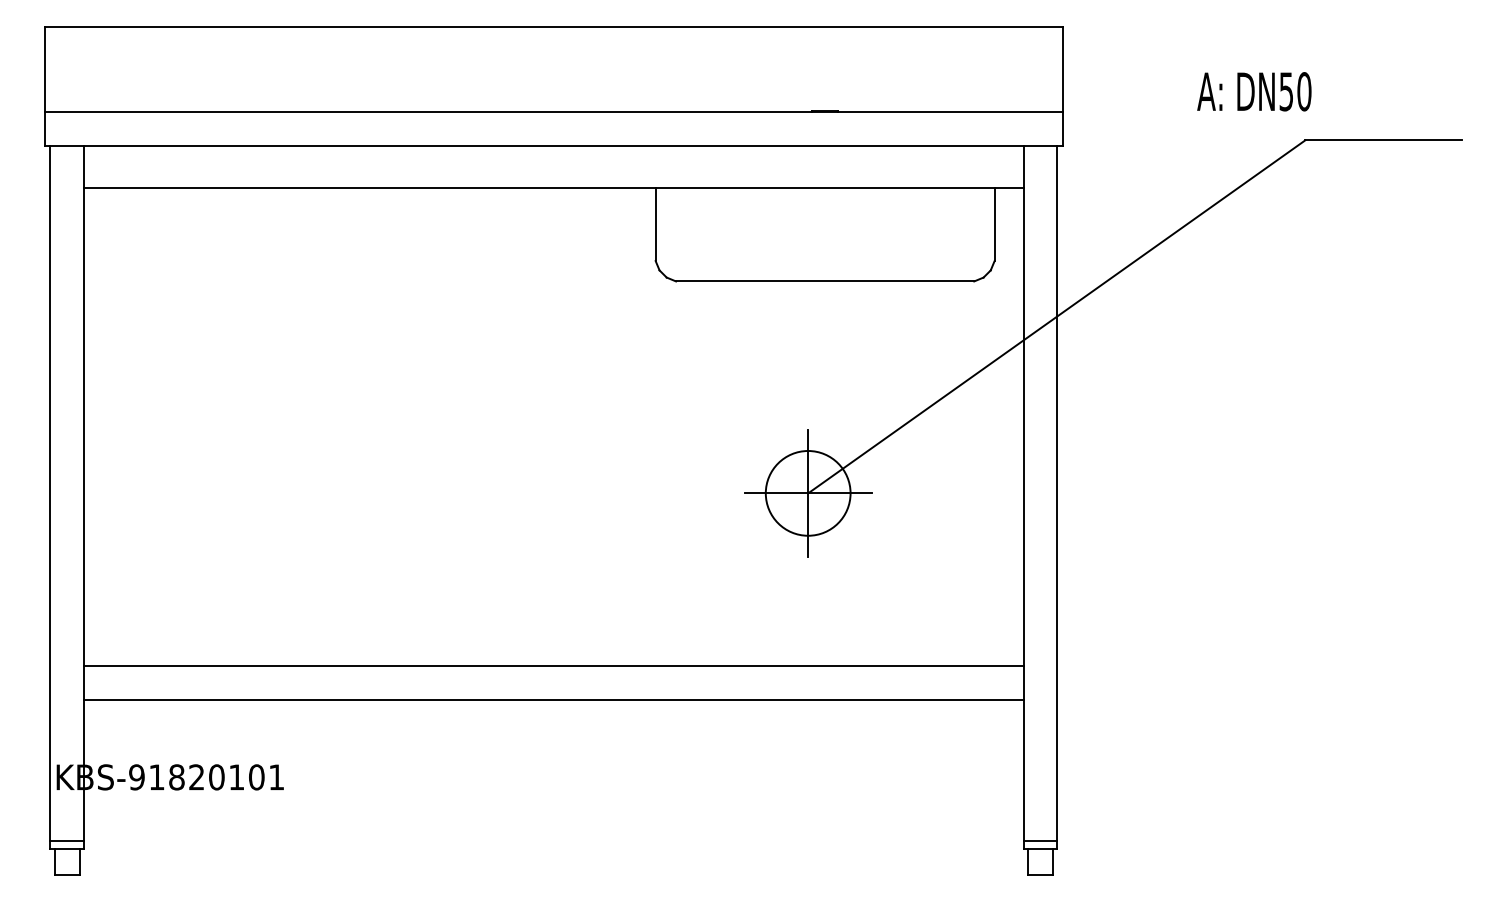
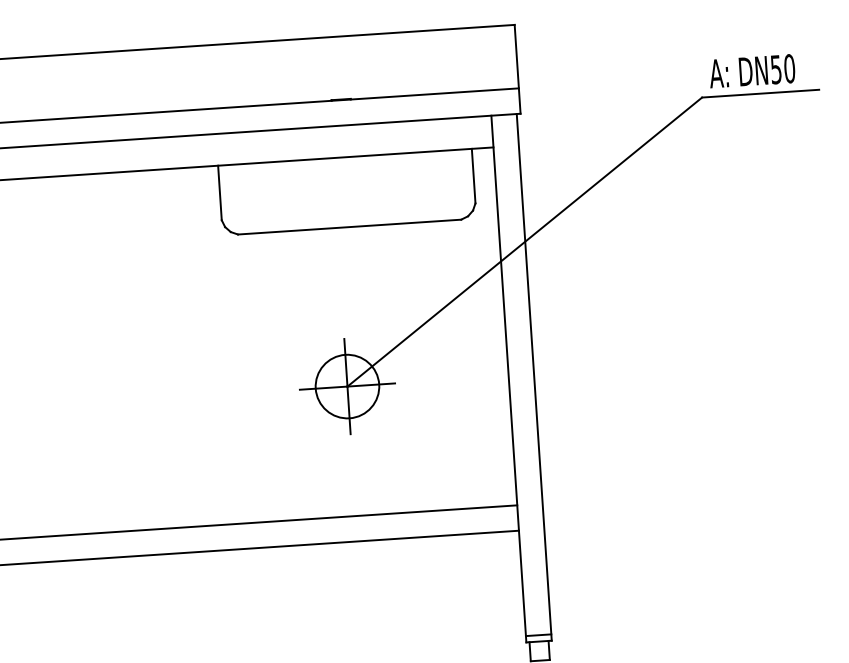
text: (1254, 91) -> (752, 71), moved

